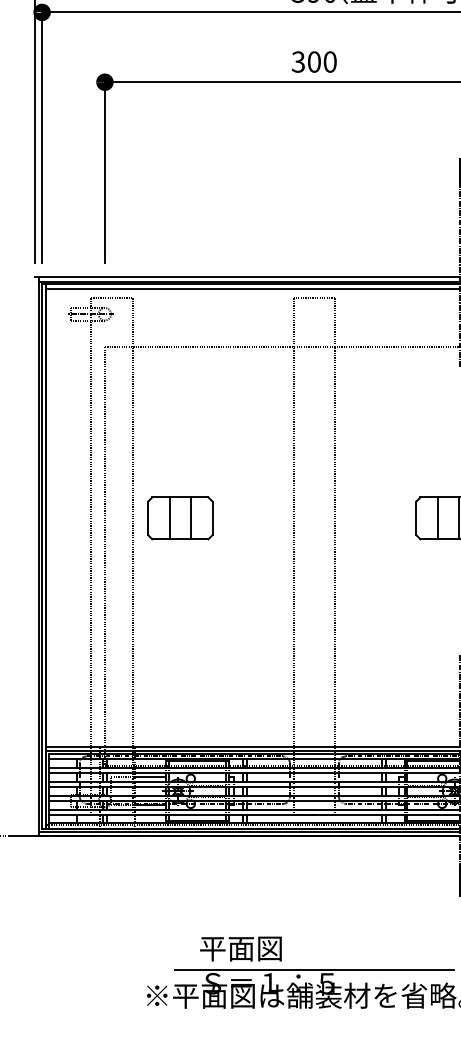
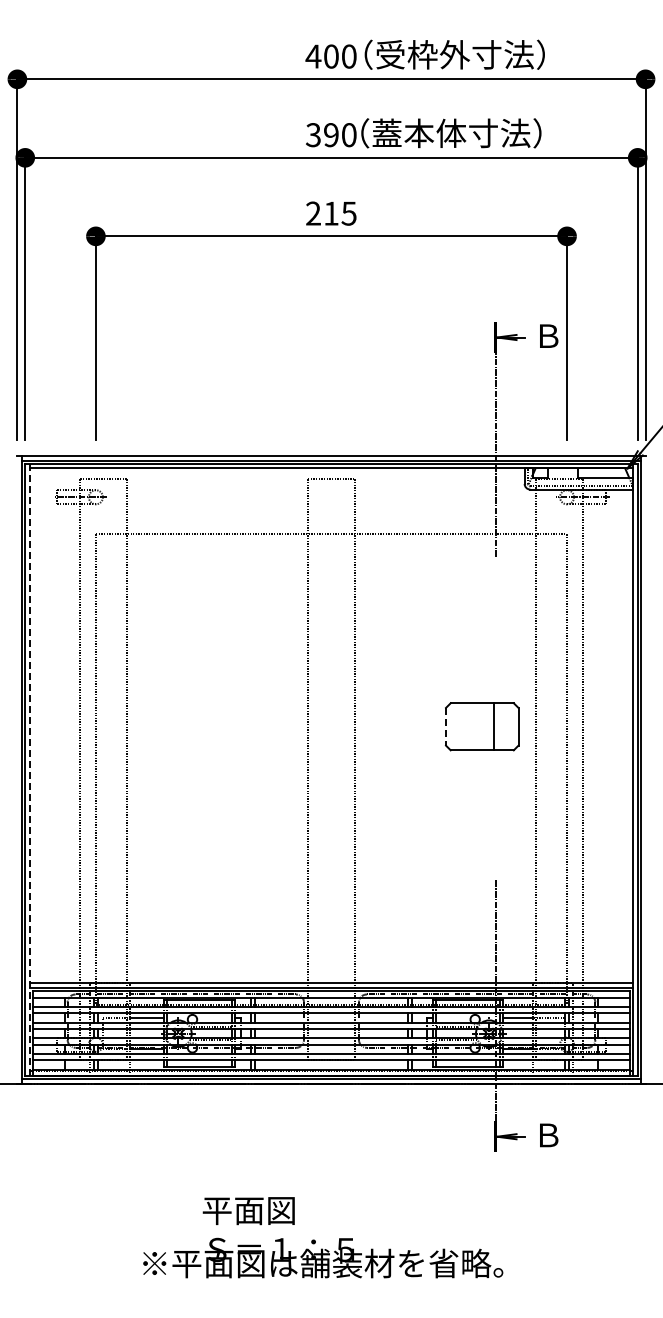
text: (313, 61) -> (330, 213), 300 -> 215
part: (180, 518) -> (180, 726), removed
line: (416, 518) -> (446, 726), solid -> dashed
line: (438, 518) -> (470, 726), removed
line: (45, 557) -> (29, 770), solid -> dashed
line: (314, 969) -> (331, 1234), removed

